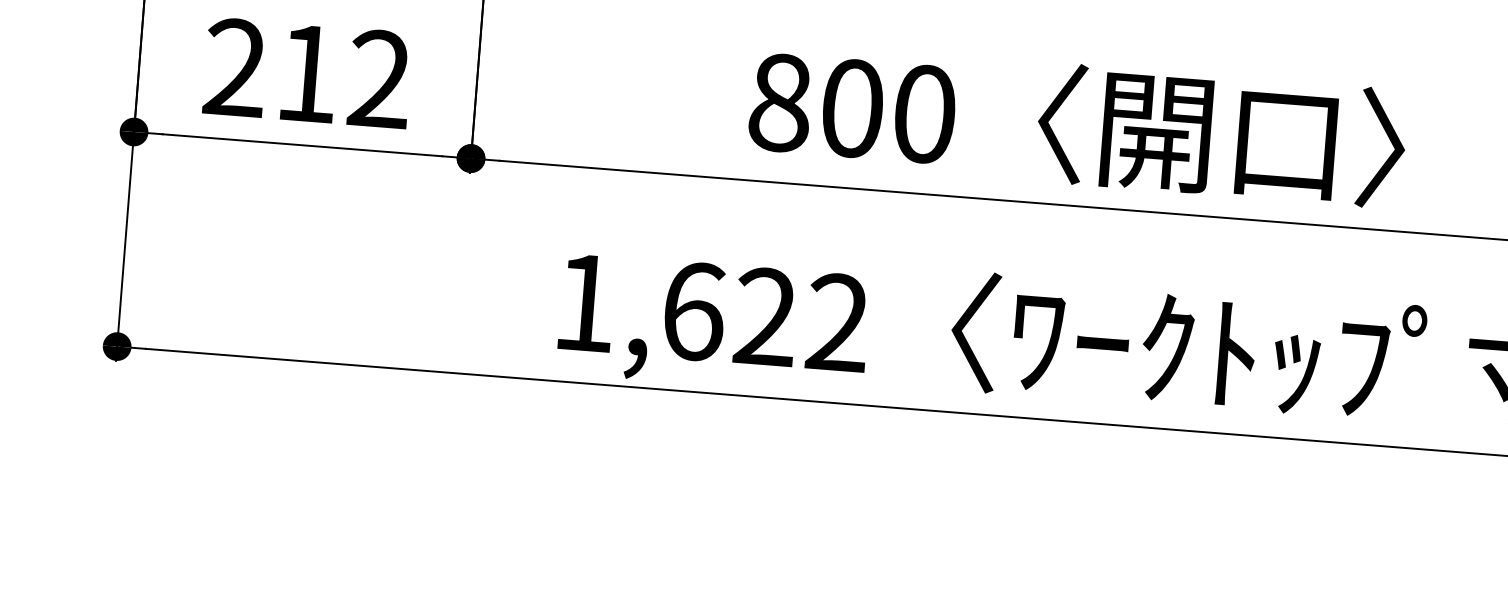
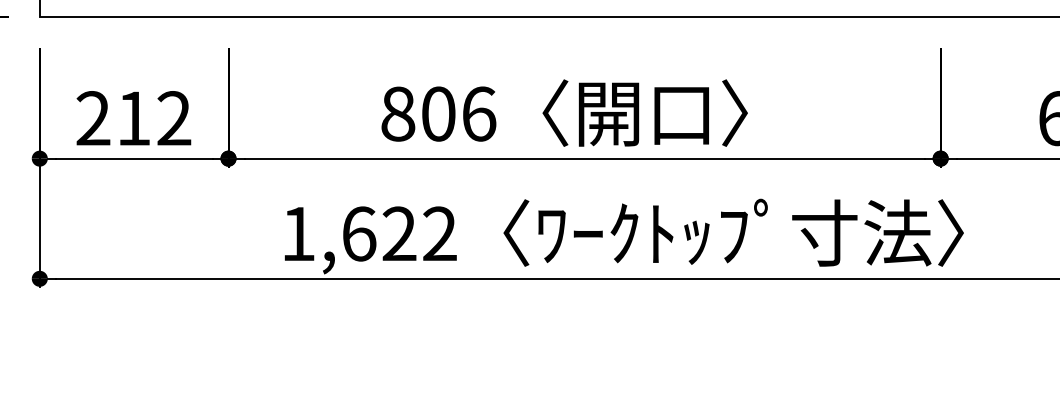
text: (925, 113) -> (479, 113), 800 -> 806

